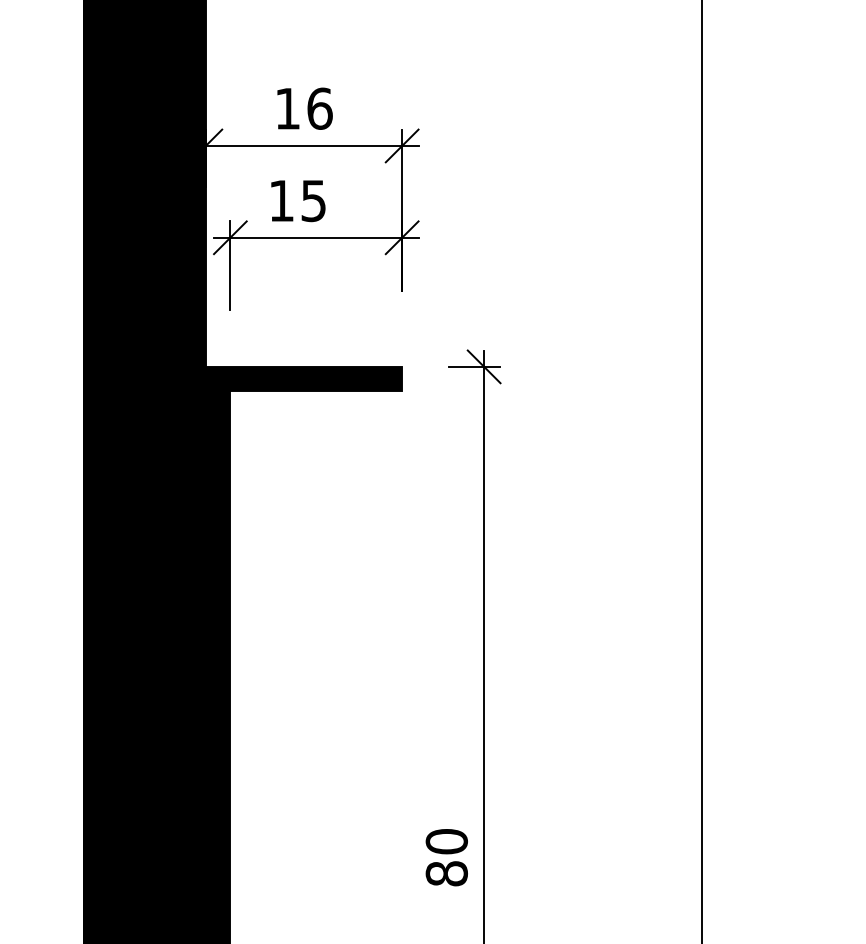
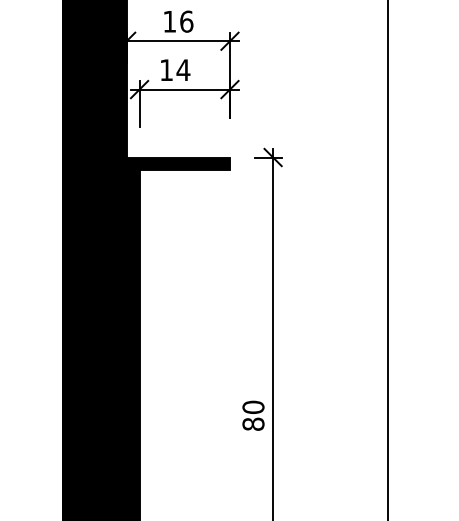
text: (313, 201) -> (183, 70), 15 -> 14

